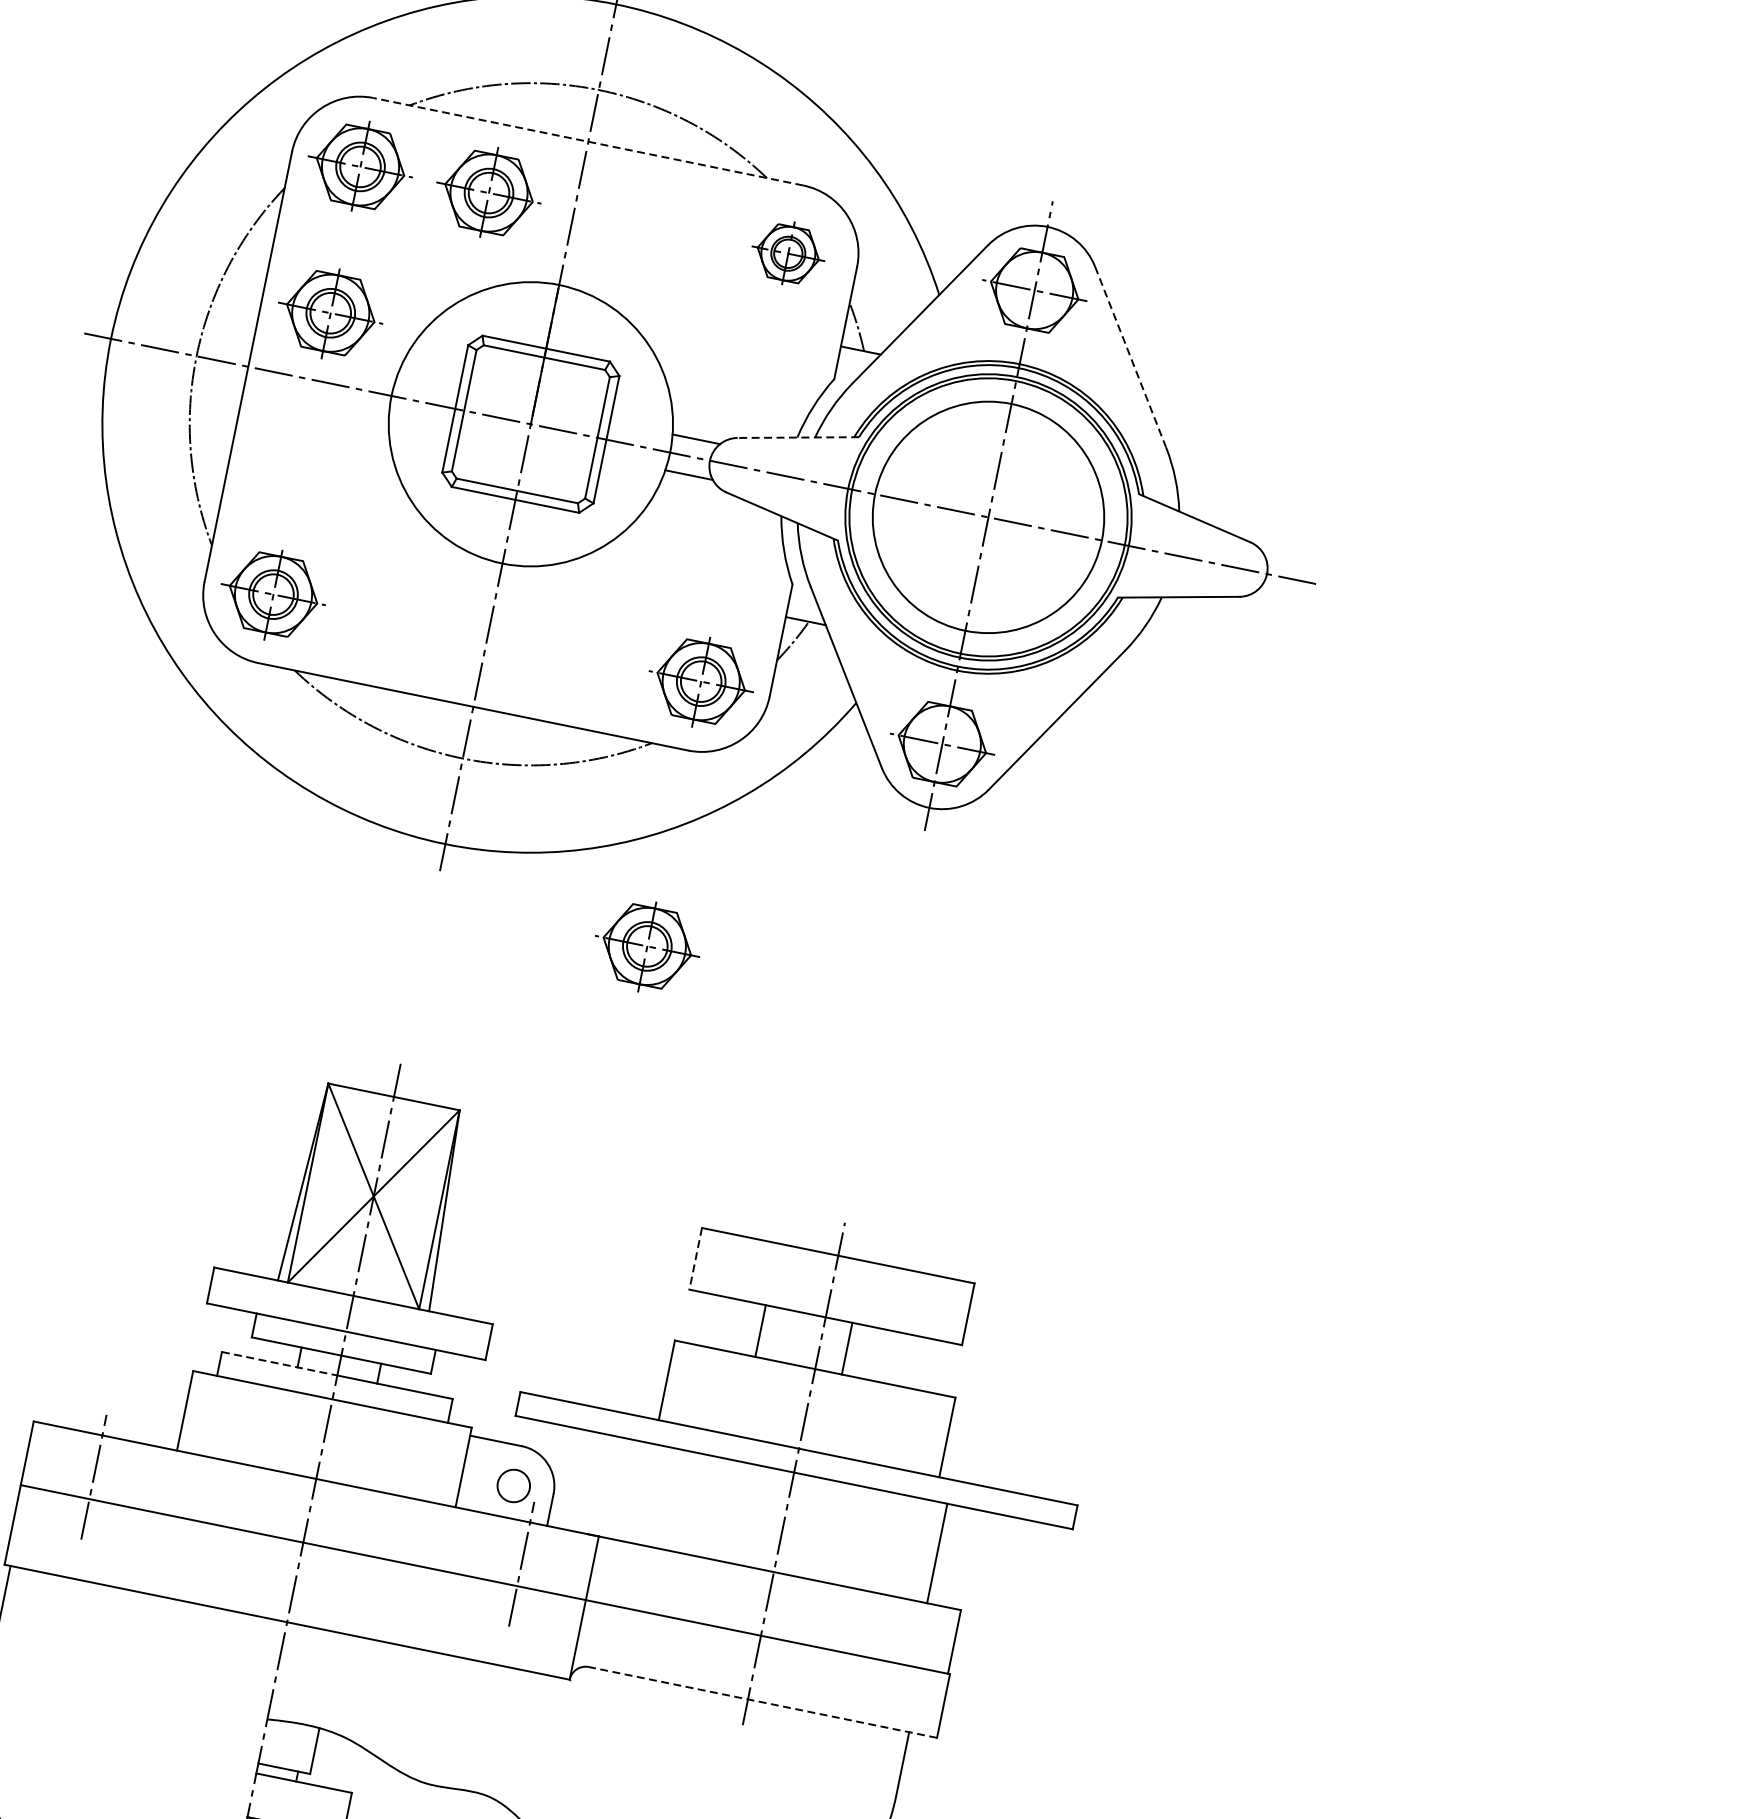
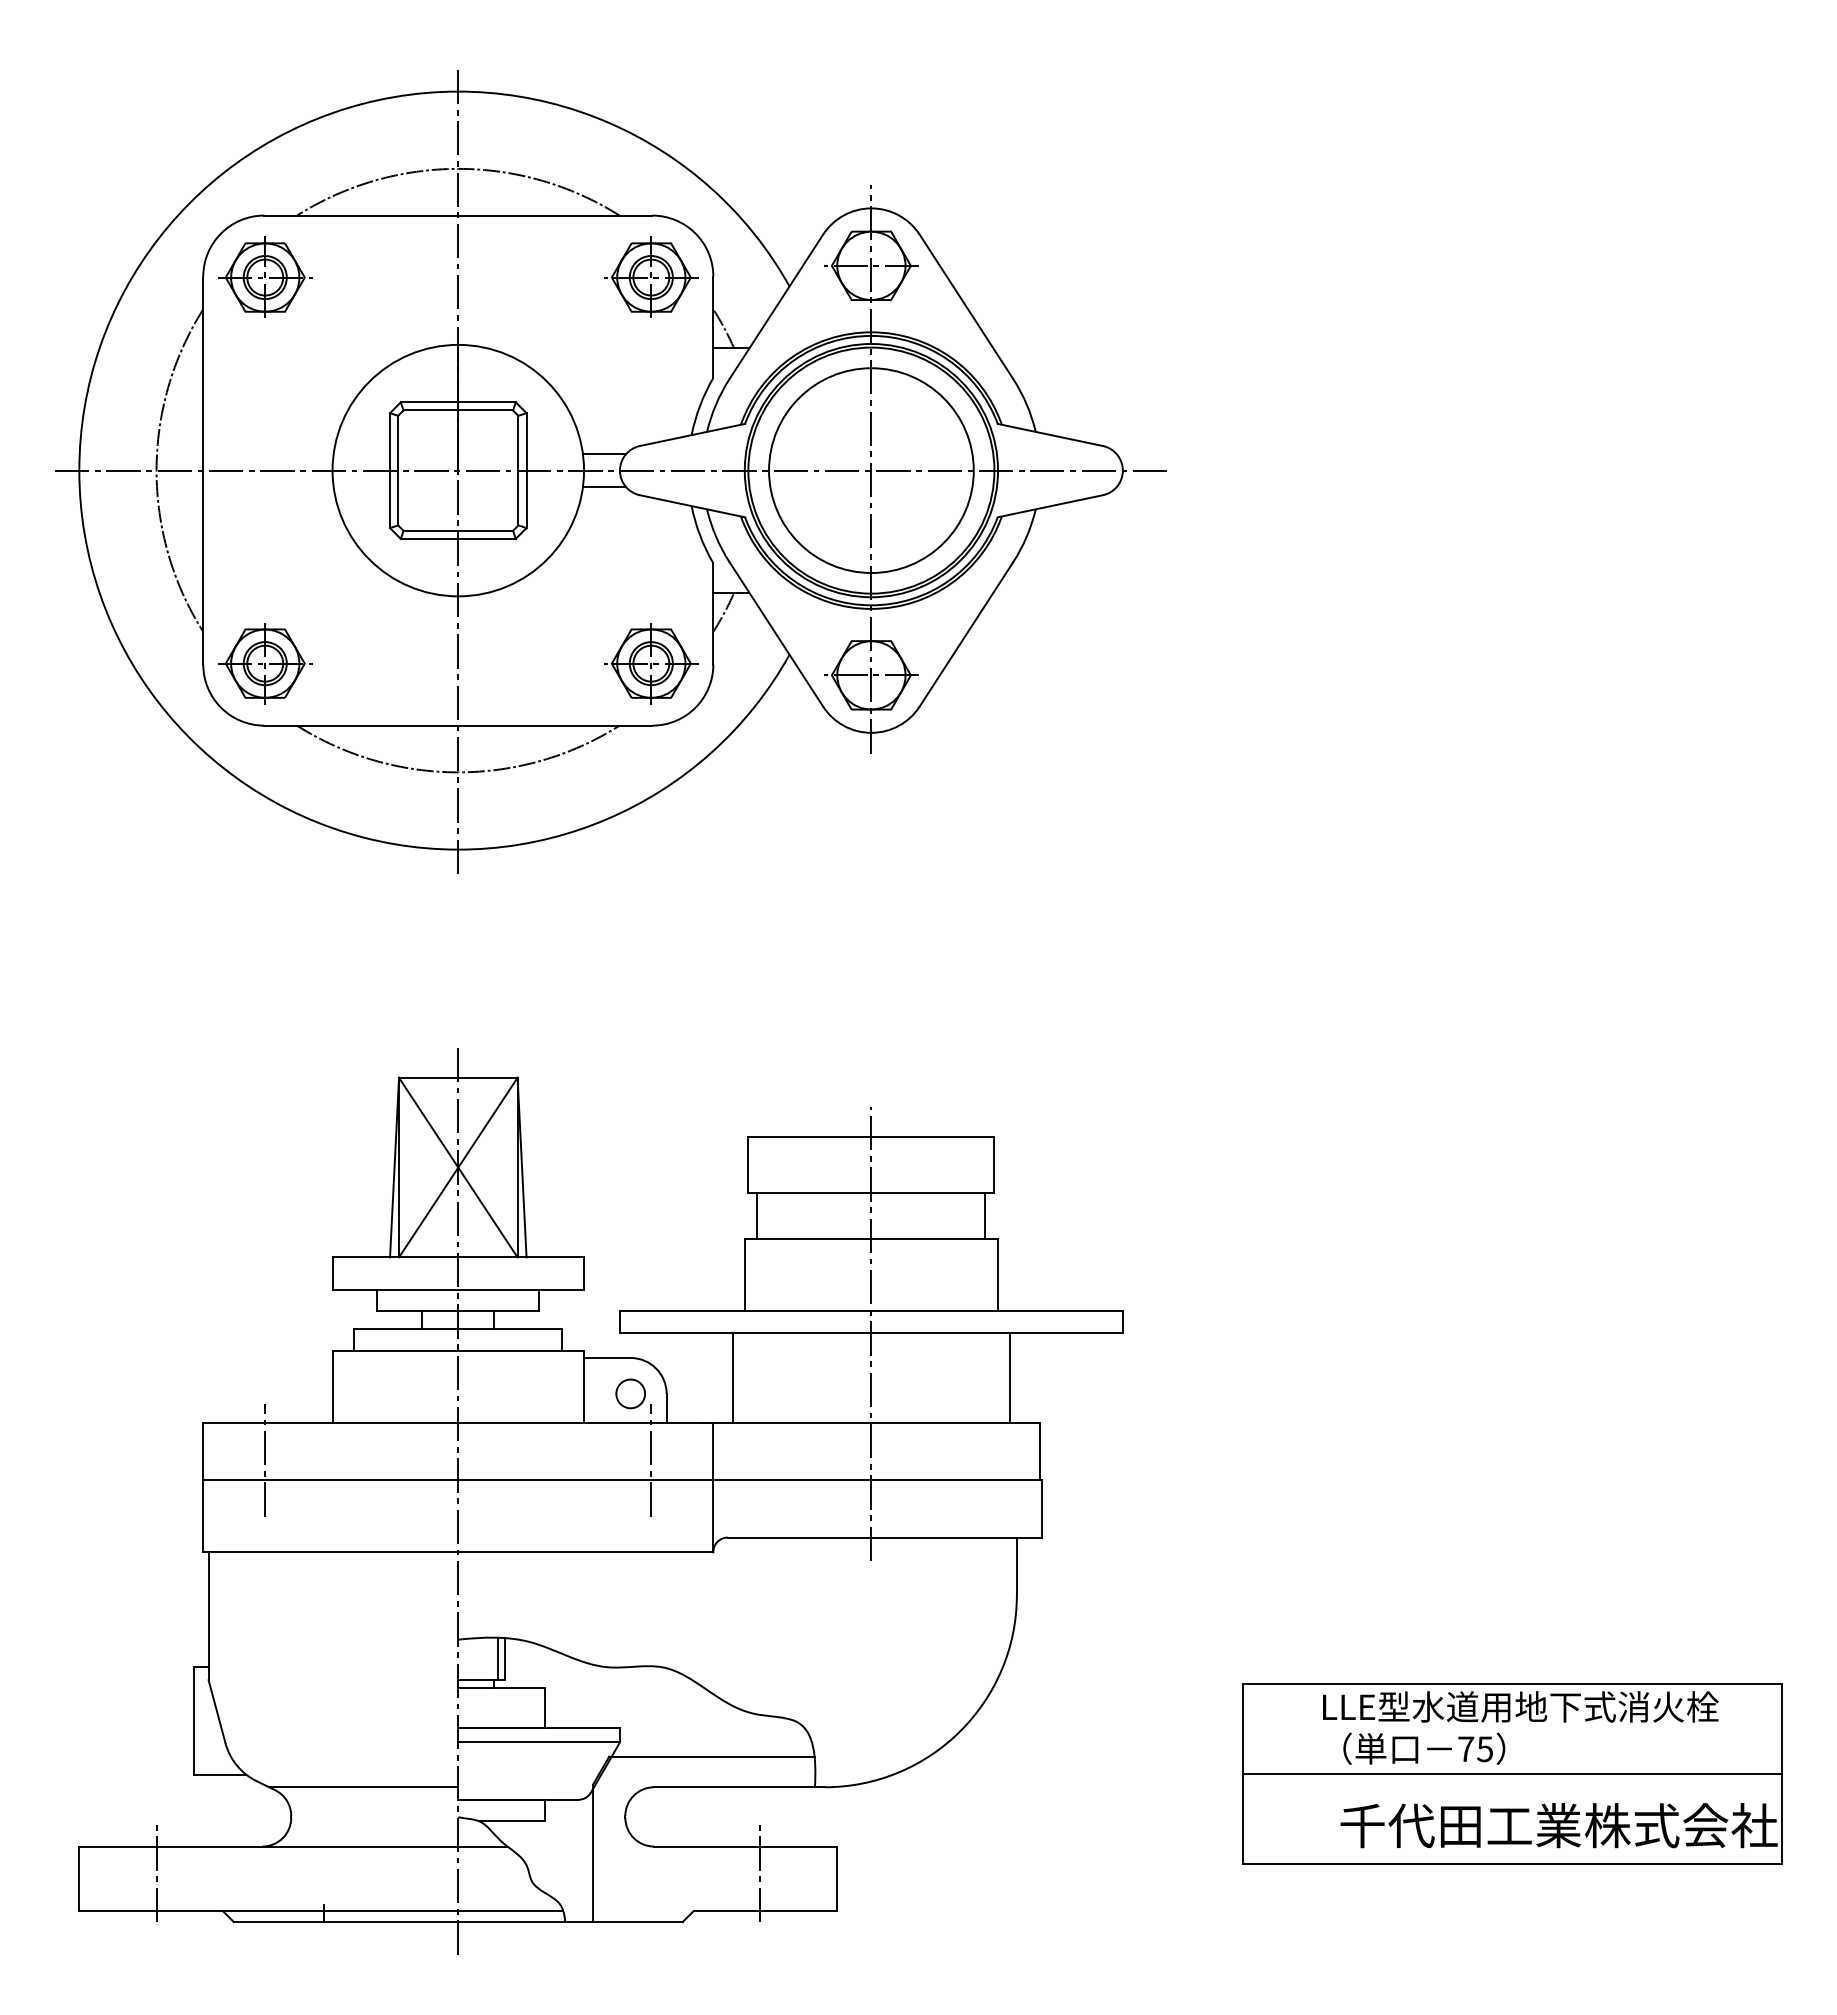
line: (588, 141) -> (458, 215), dashed -> solid
part: (489, 191) -> (381, 276), removed
part: (788, 252) -> (651, 276), size x1.43
part: (331, 313) -> (265, 409), removed
line: (1130, 357) -> (966, 306), dashed -> solid
line: (798, 437) -> (692, 434), dashed -> solid
part: (647, 946) -> (651, 902), removed
line: (695, 1258) -> (748, 1164), dashed -> solid
line: (760, 1330) -> (757, 1215), moved
line: (847, 1348) -> (985, 1215), moved
line: (279, 1364) -> (406, 1329), dashed -> solid
line: (631, 1490) -> (733, 1377), added
line: (762, 1702) -> (884, 1537), dashed -> solid
line: (306, 1749) -> (497, 1658), added

